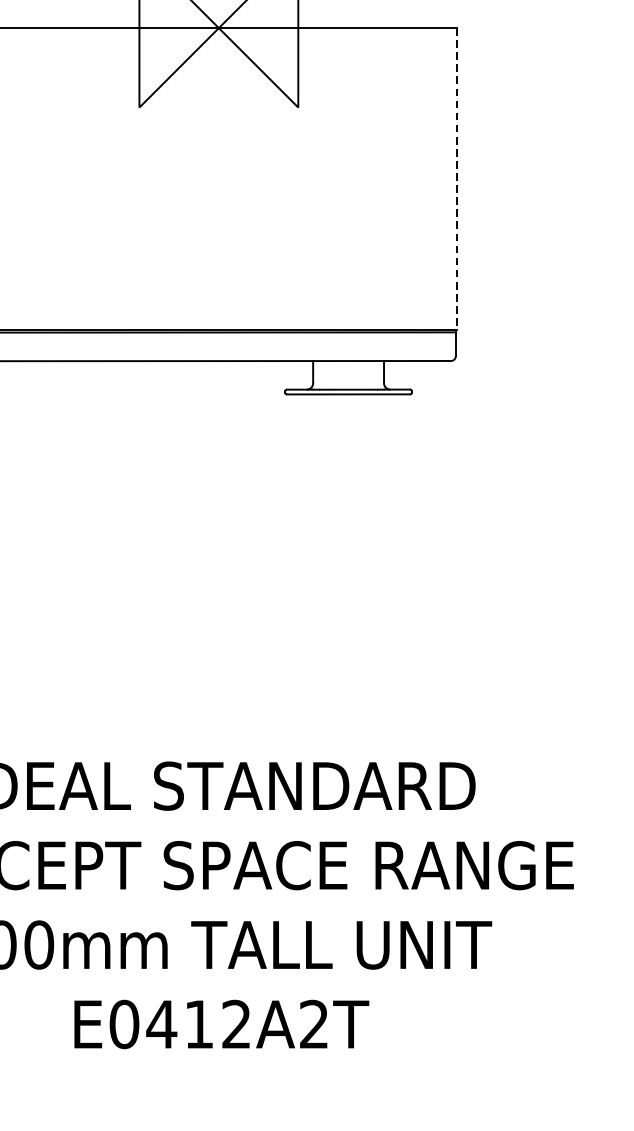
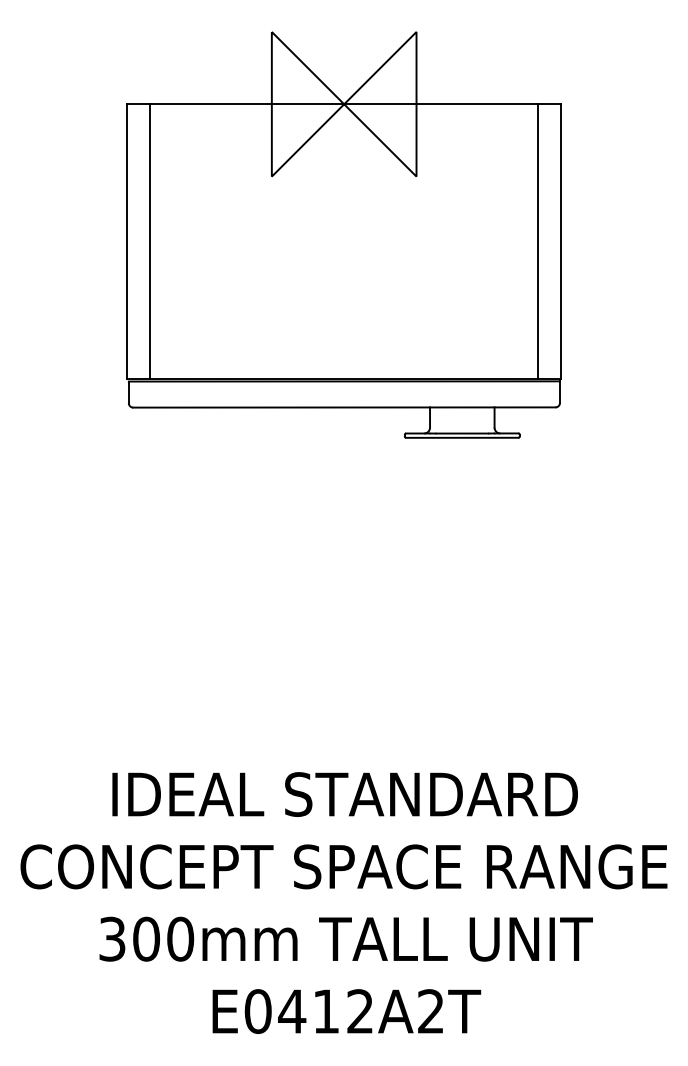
line: (6, 178) -> (150, 241), added
line: (432, 178) -> (538, 241), added
line: (457, 179) -> (561, 242), dashed -> solid

